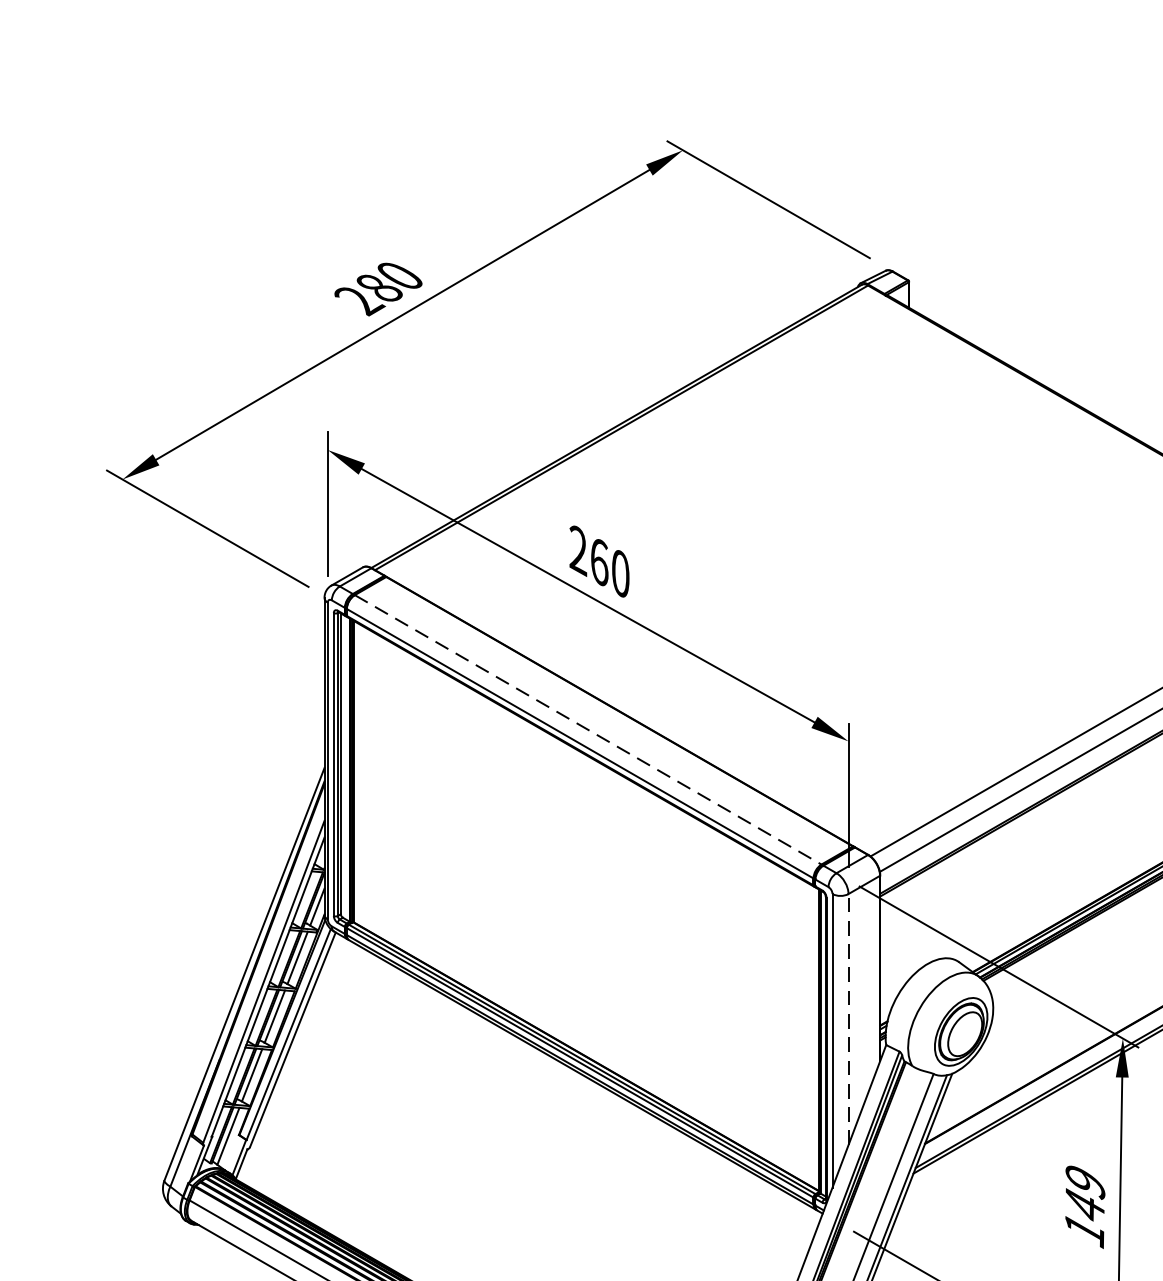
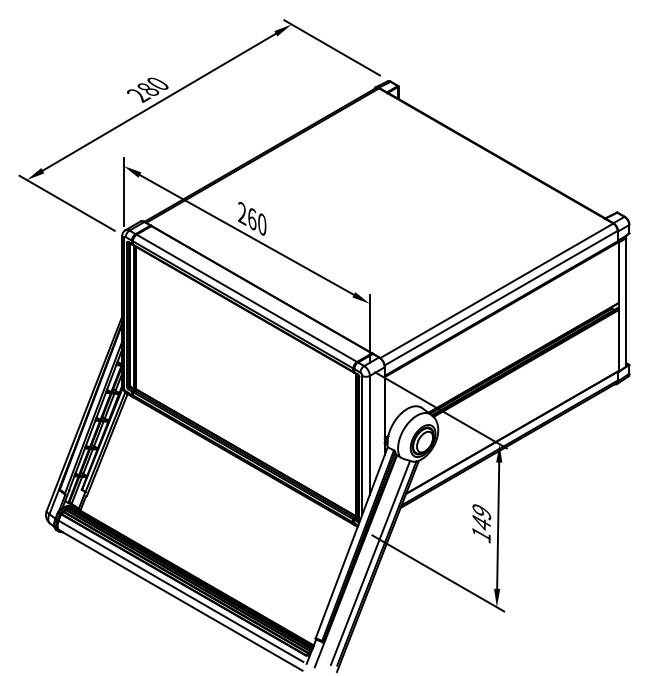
line: (589, 730) -> (247, 298), dashed -> solid
line: (847, 1018) -> (369, 434), dashed -> solid

